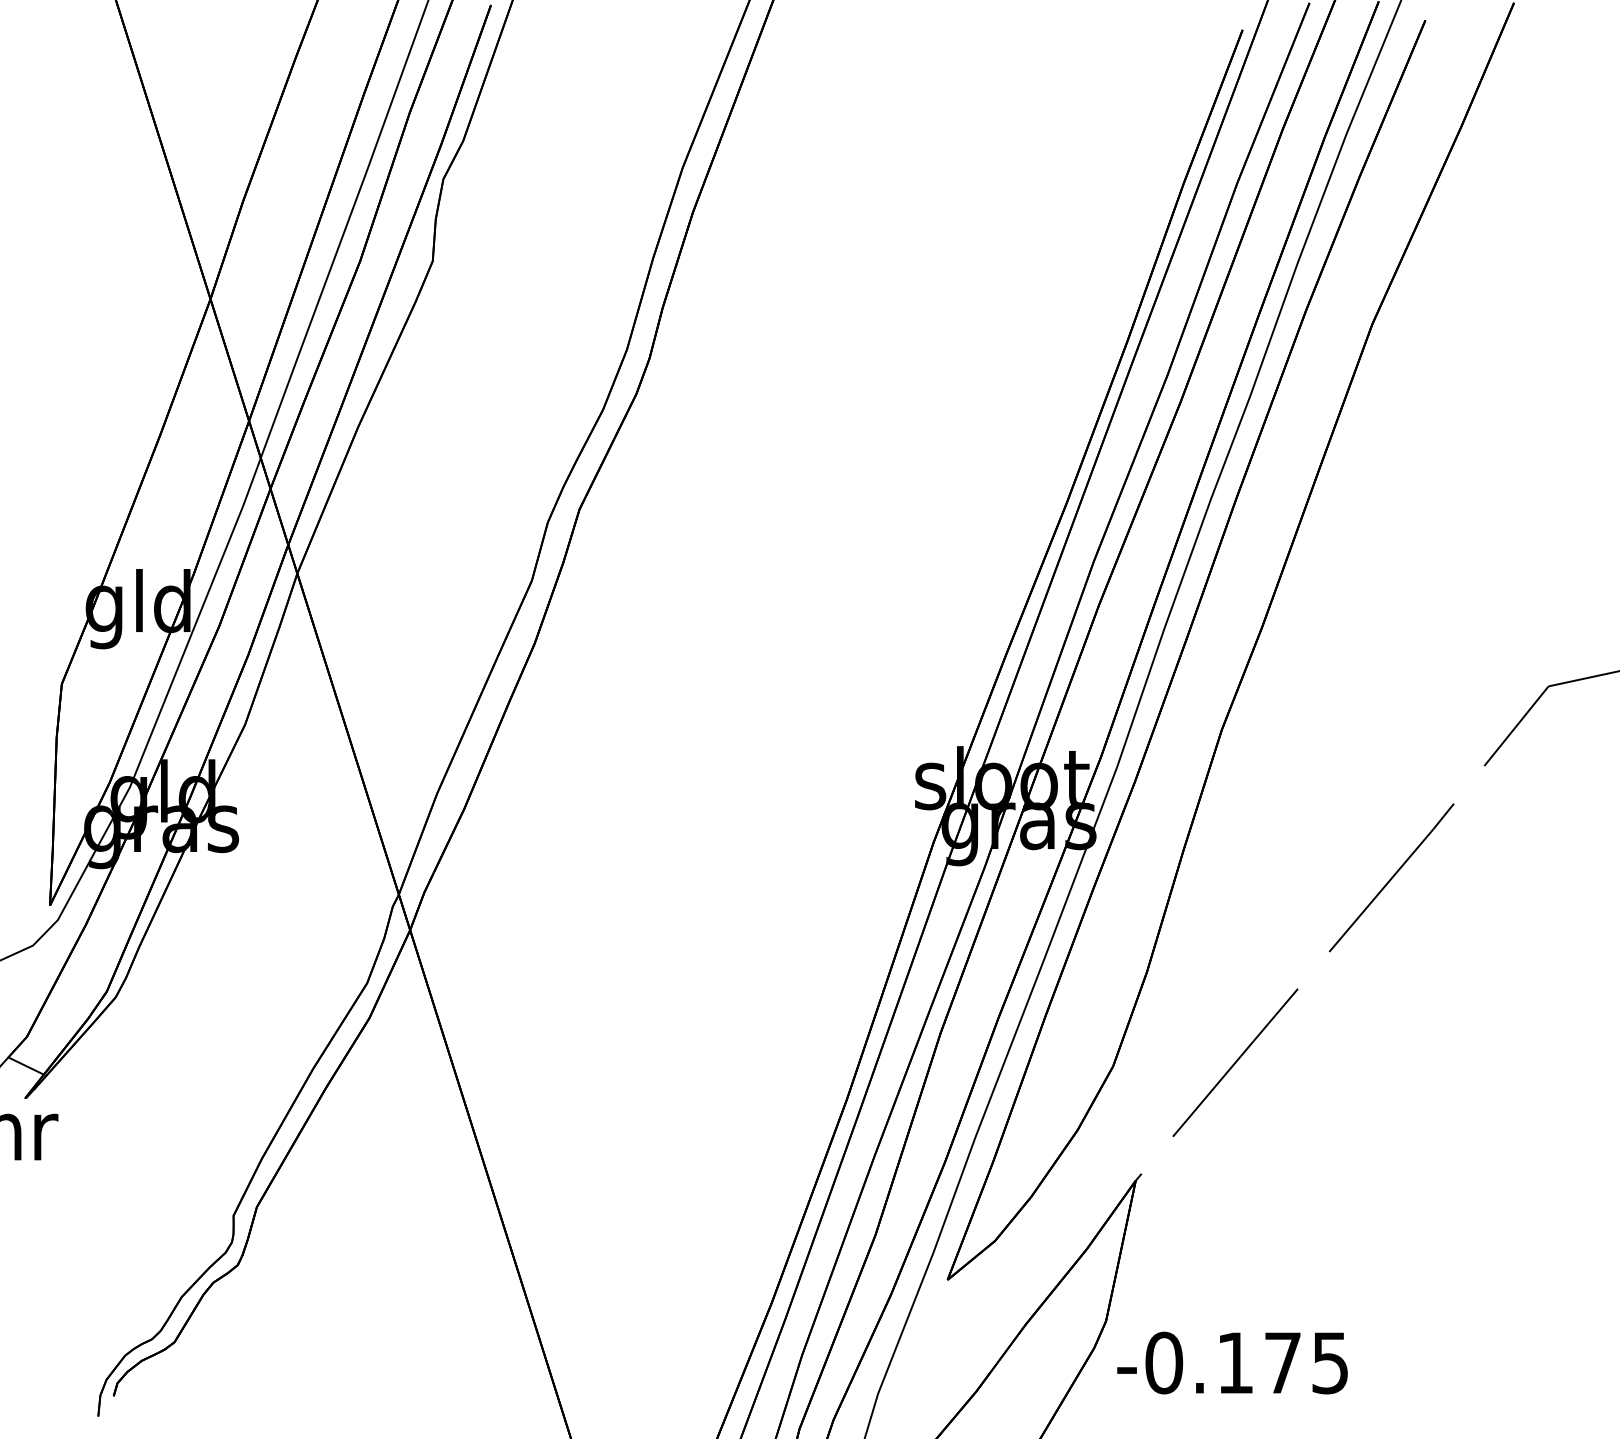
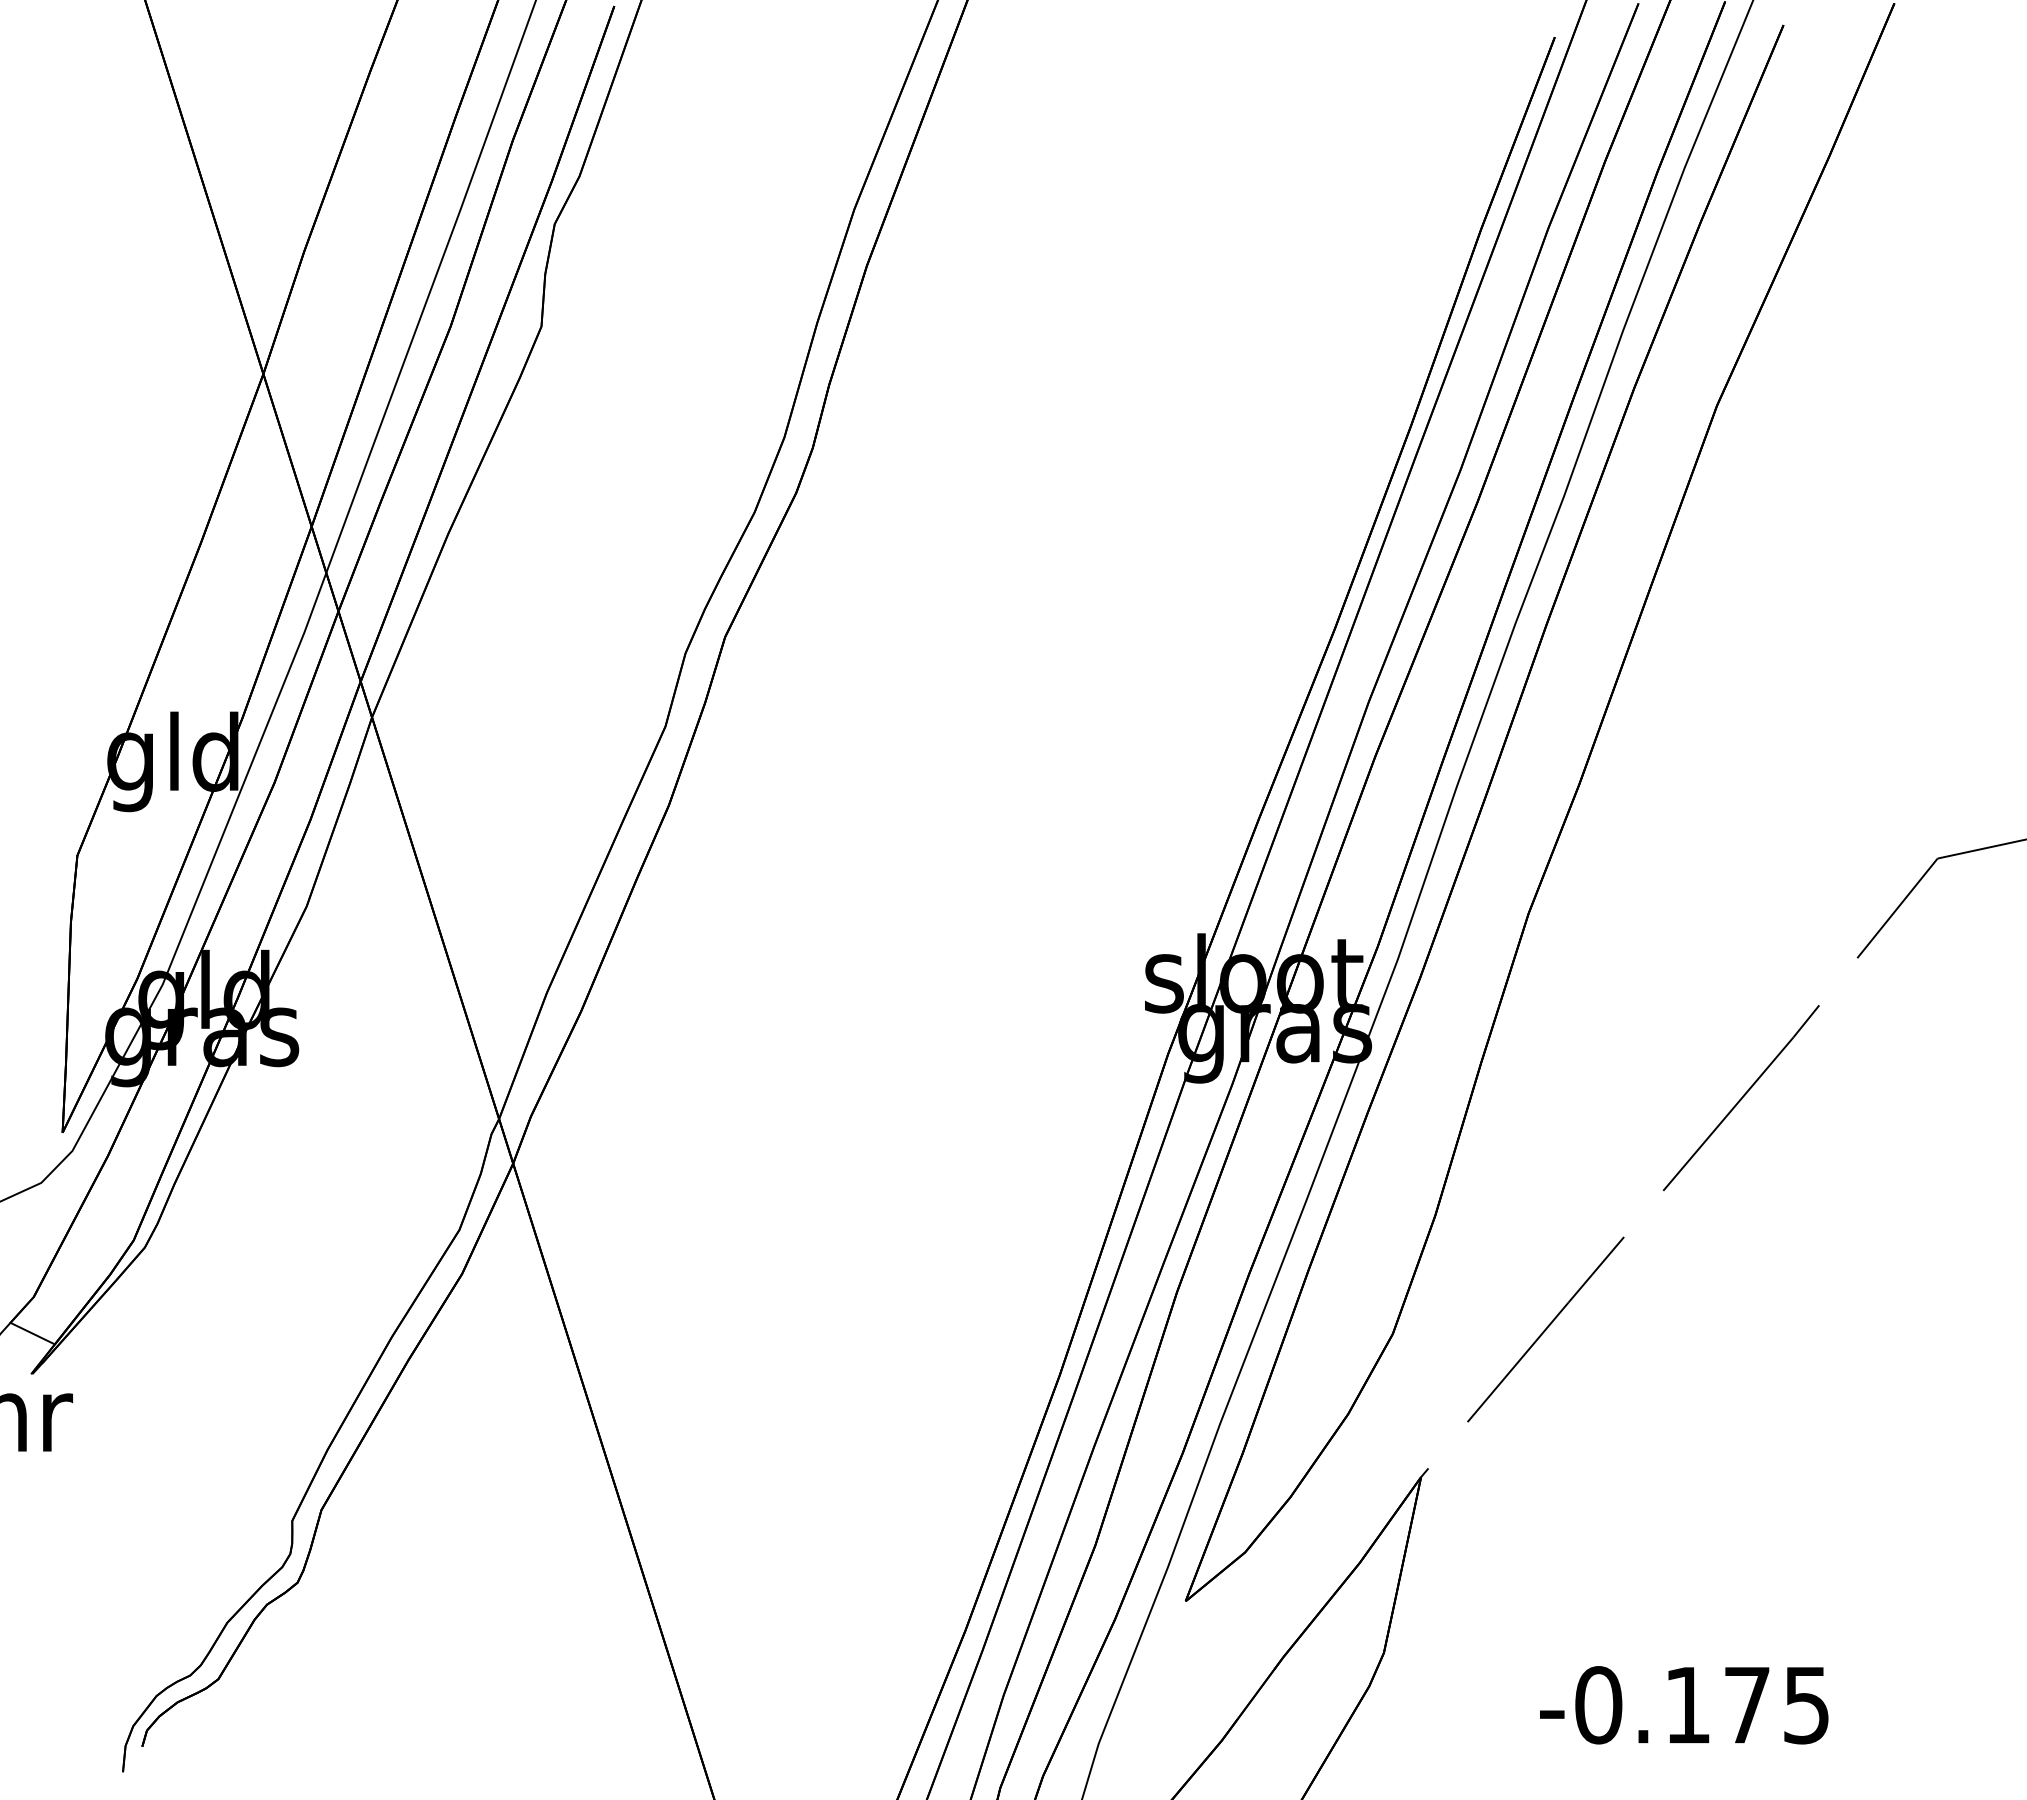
text: (1232, 1363) -> (1684, 1705), moved

